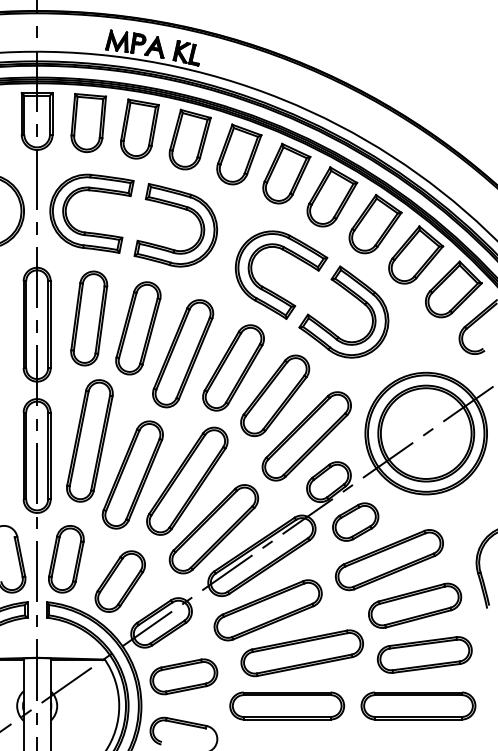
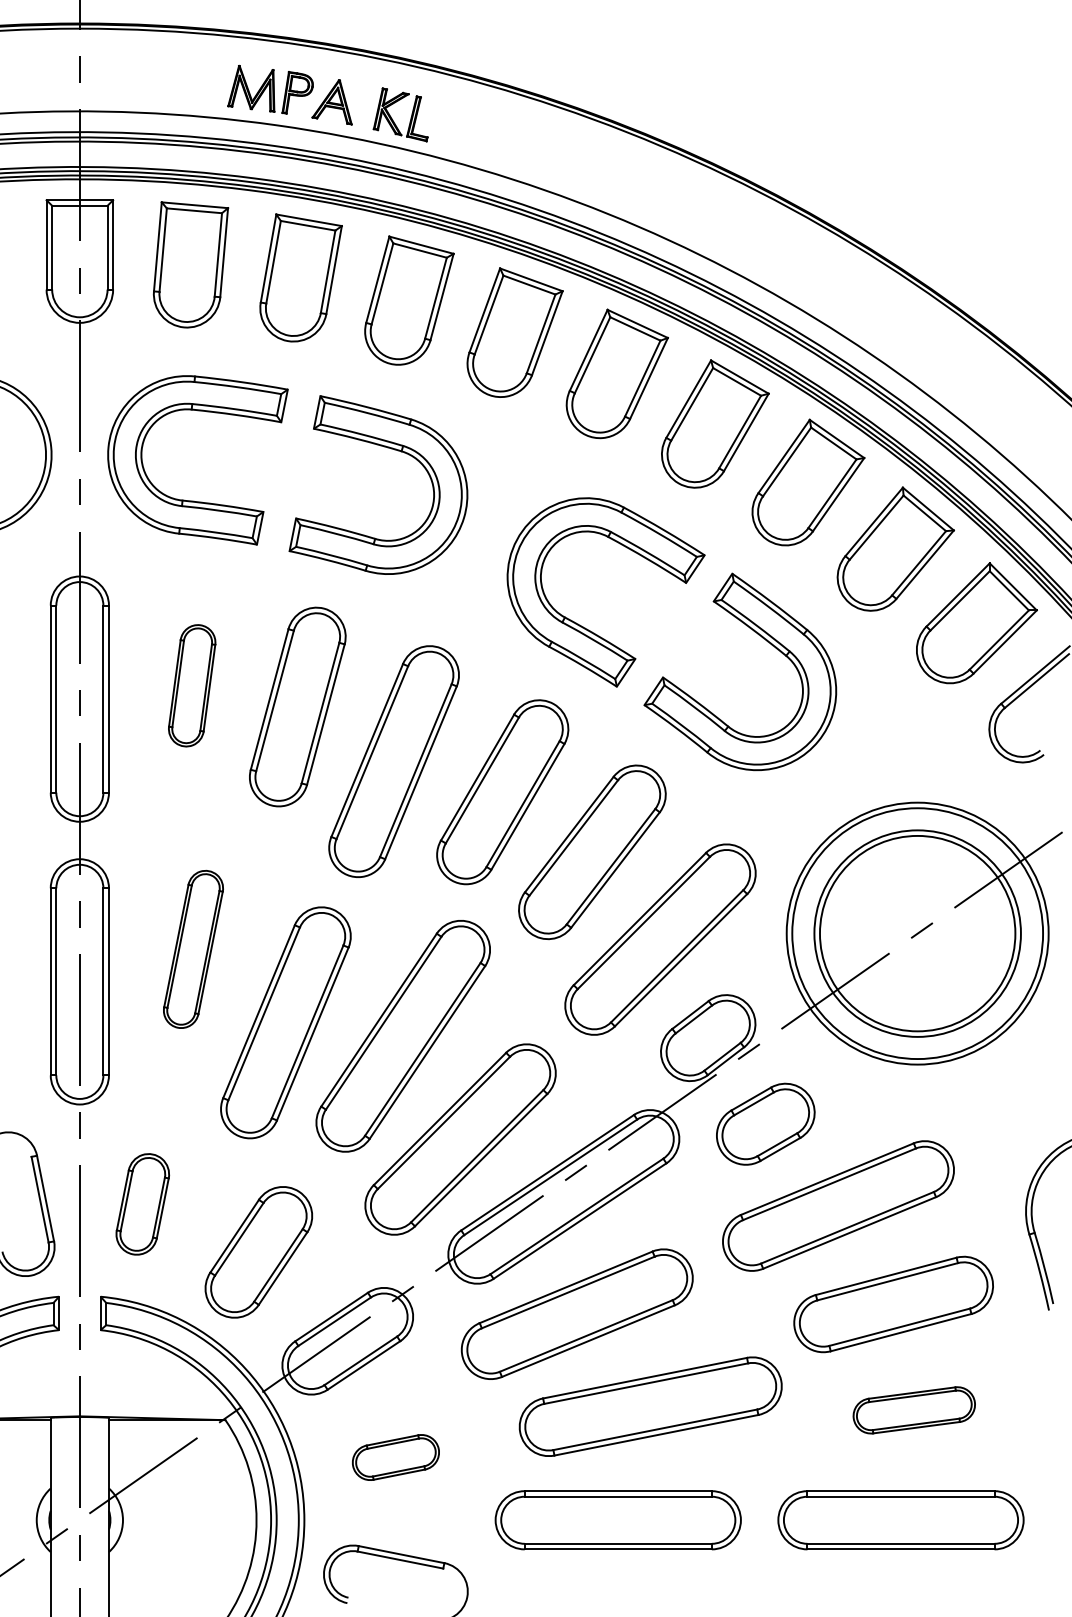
part: (89, 318) -> (192, 685), size x0.6
part: (89, 440) -> (192, 948), size x0.6
part: (66, 559) -> (143, 1204), size x0.7
part: (424, 654) -> (913, 1409), size x0.6
part: (183, 676) -> (394, 1456), size x0.6

